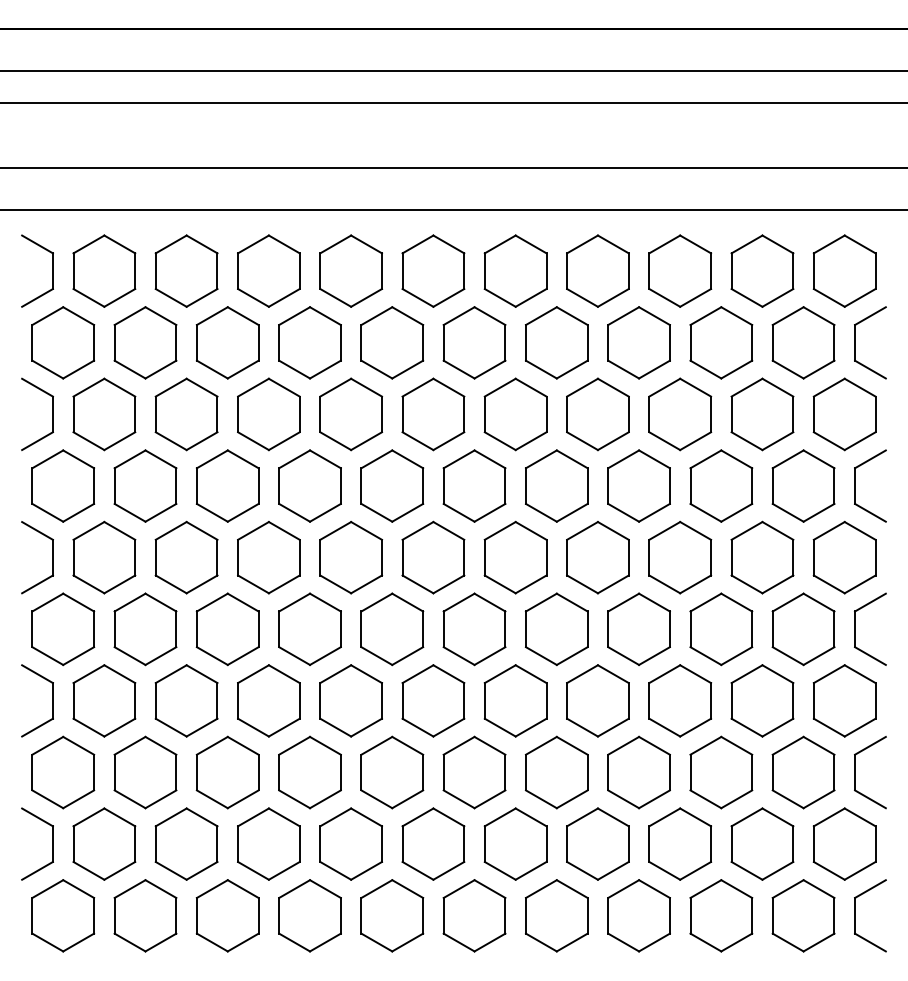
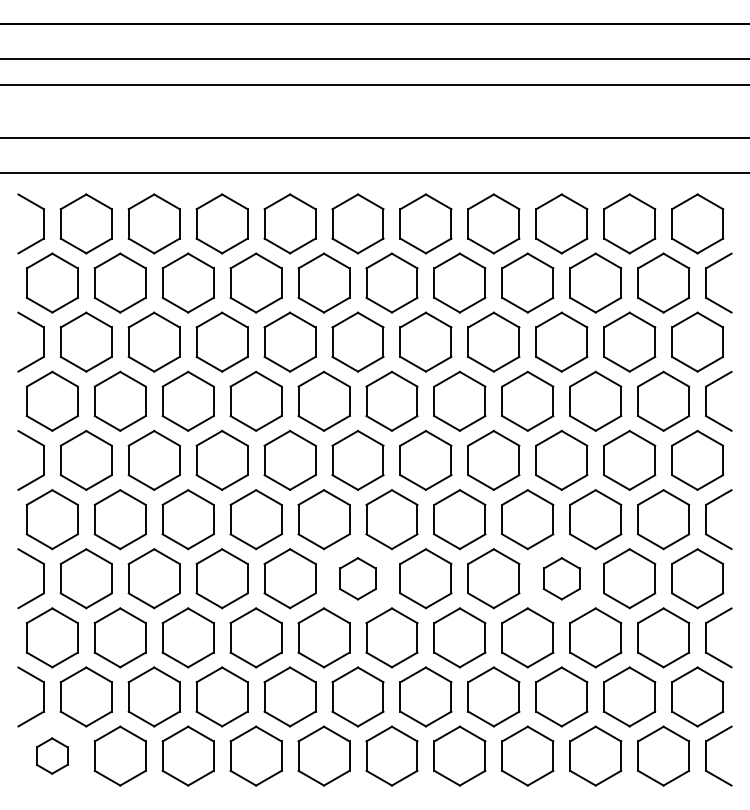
part: (432, 700) -> (357, 578), size x0.7
part: (679, 700) -> (561, 578), size x0.7
part: (62, 915) -> (51, 755), size x0.6

